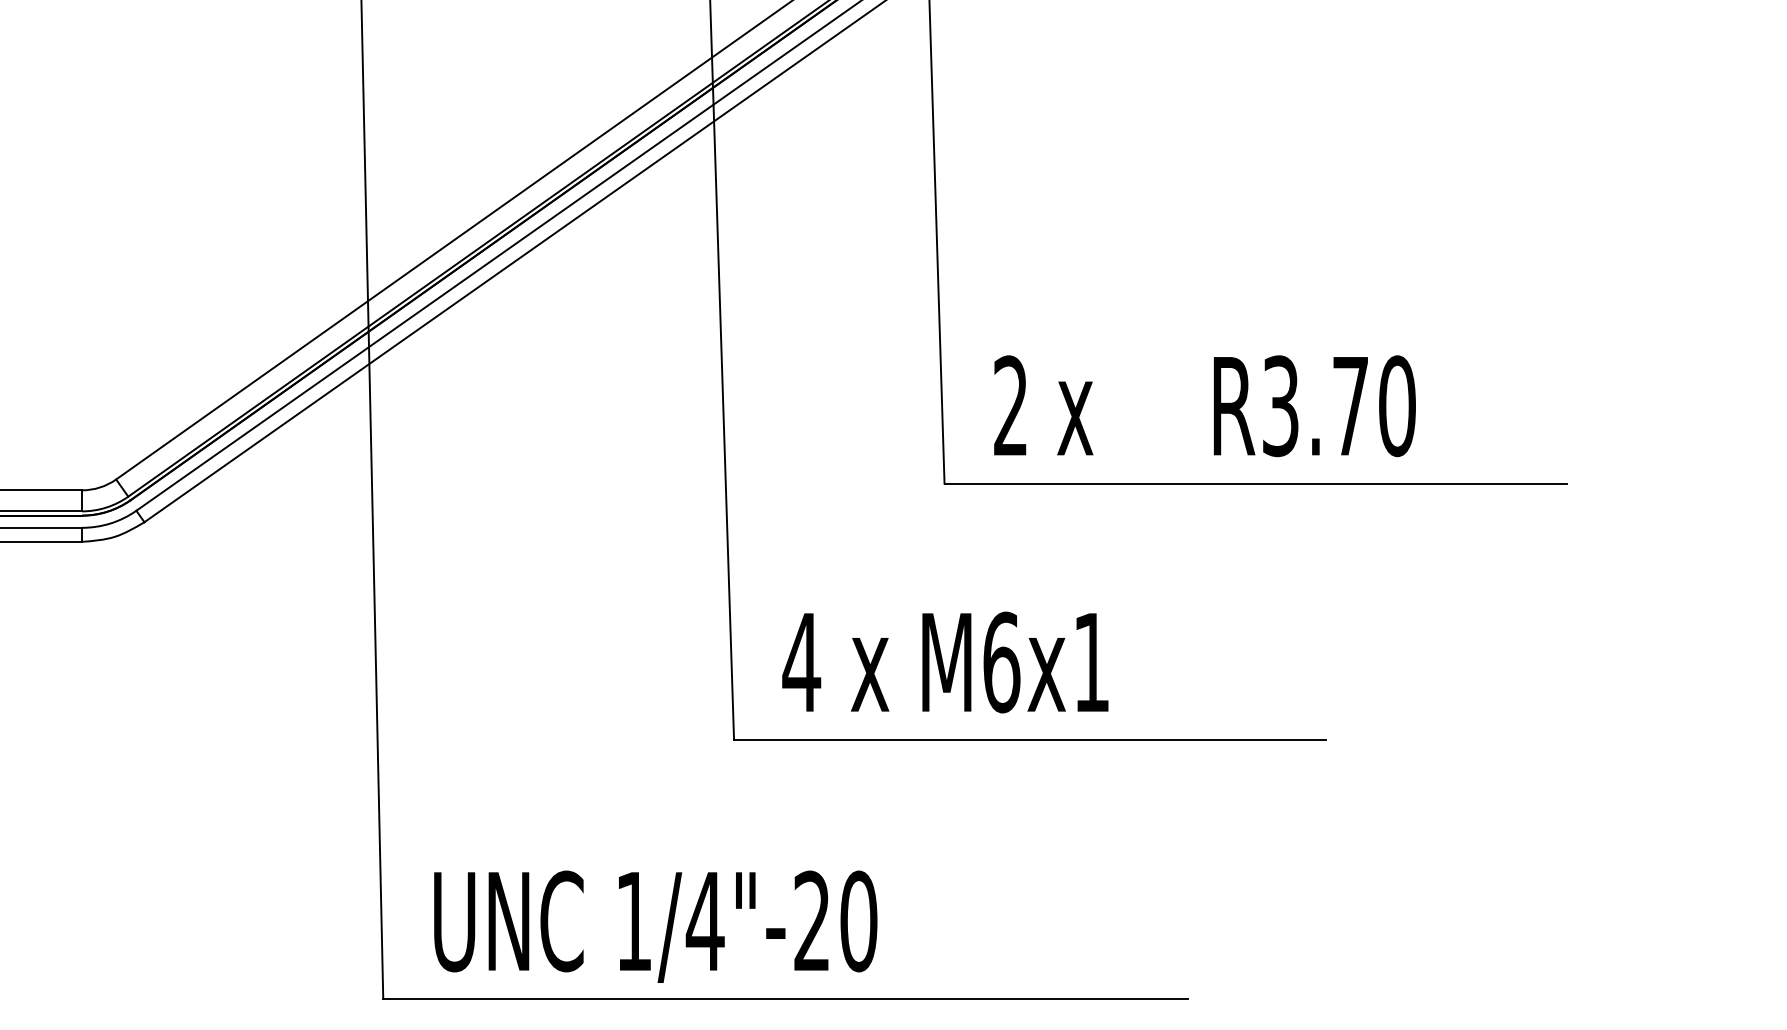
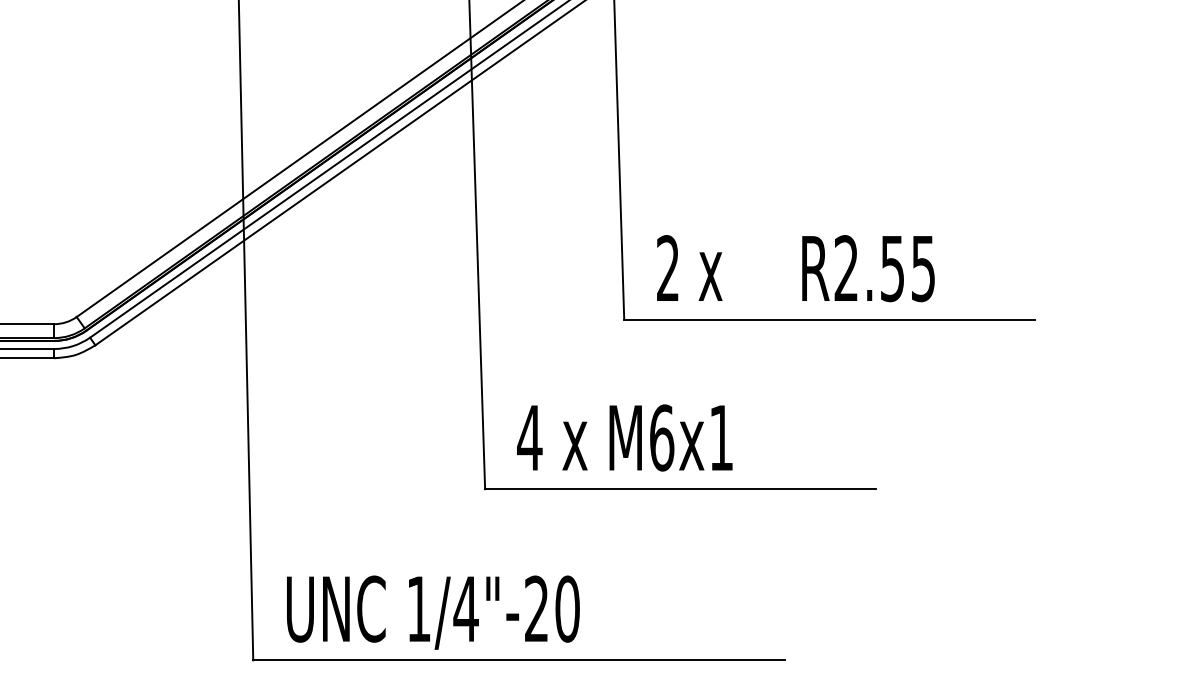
text: (1338, 406) -> (884, 268), R3.70 -> R2.55

